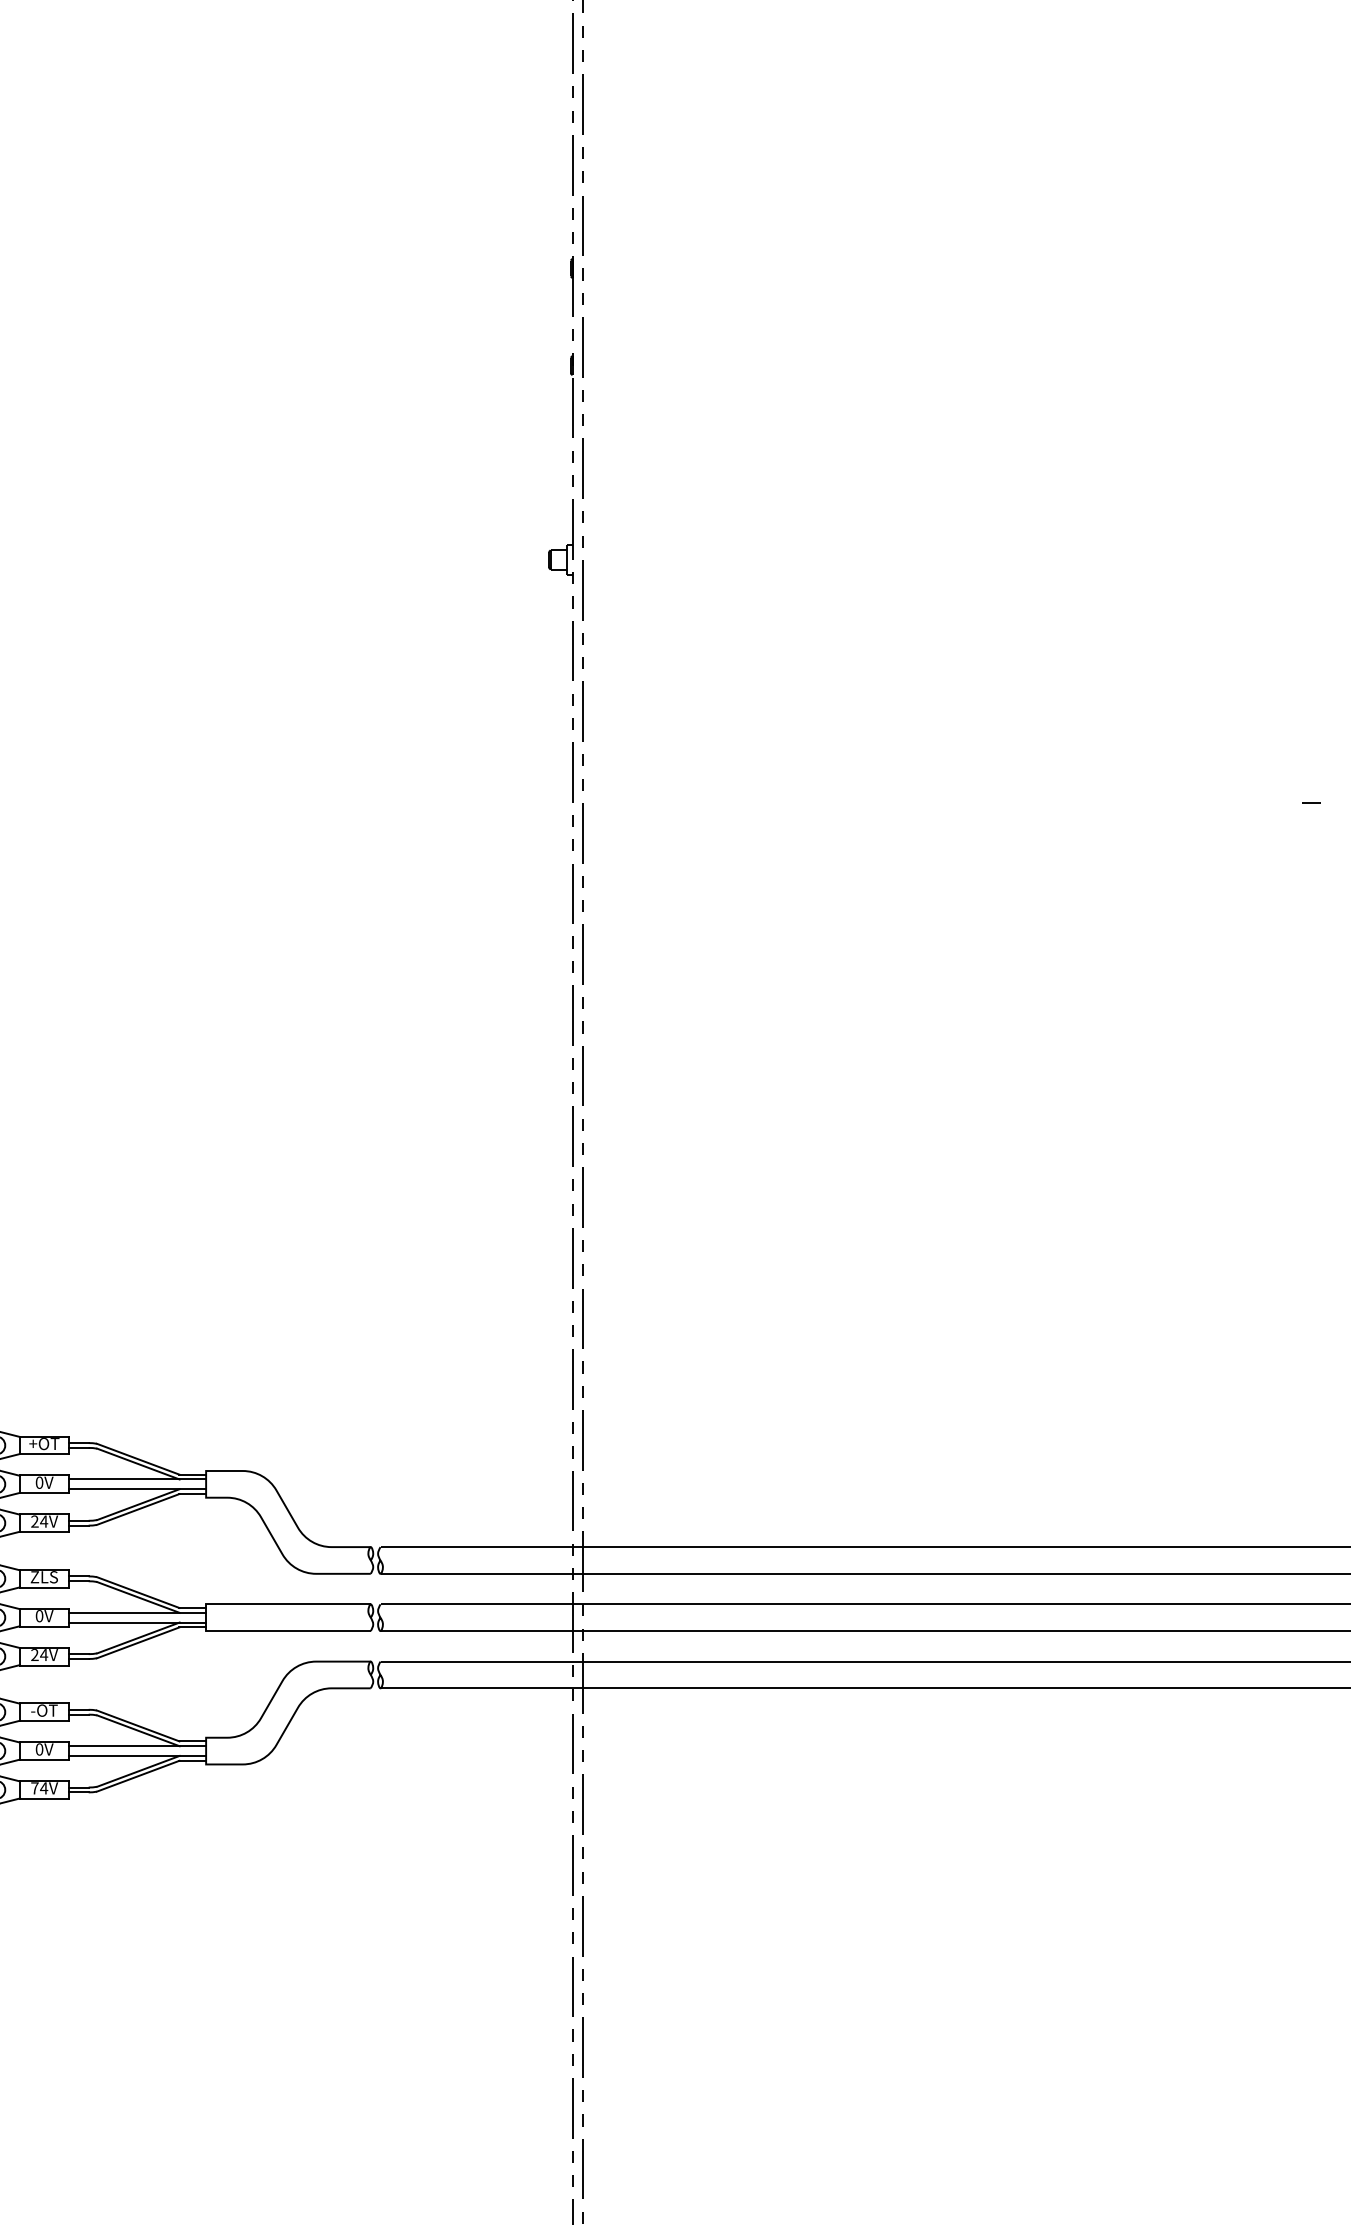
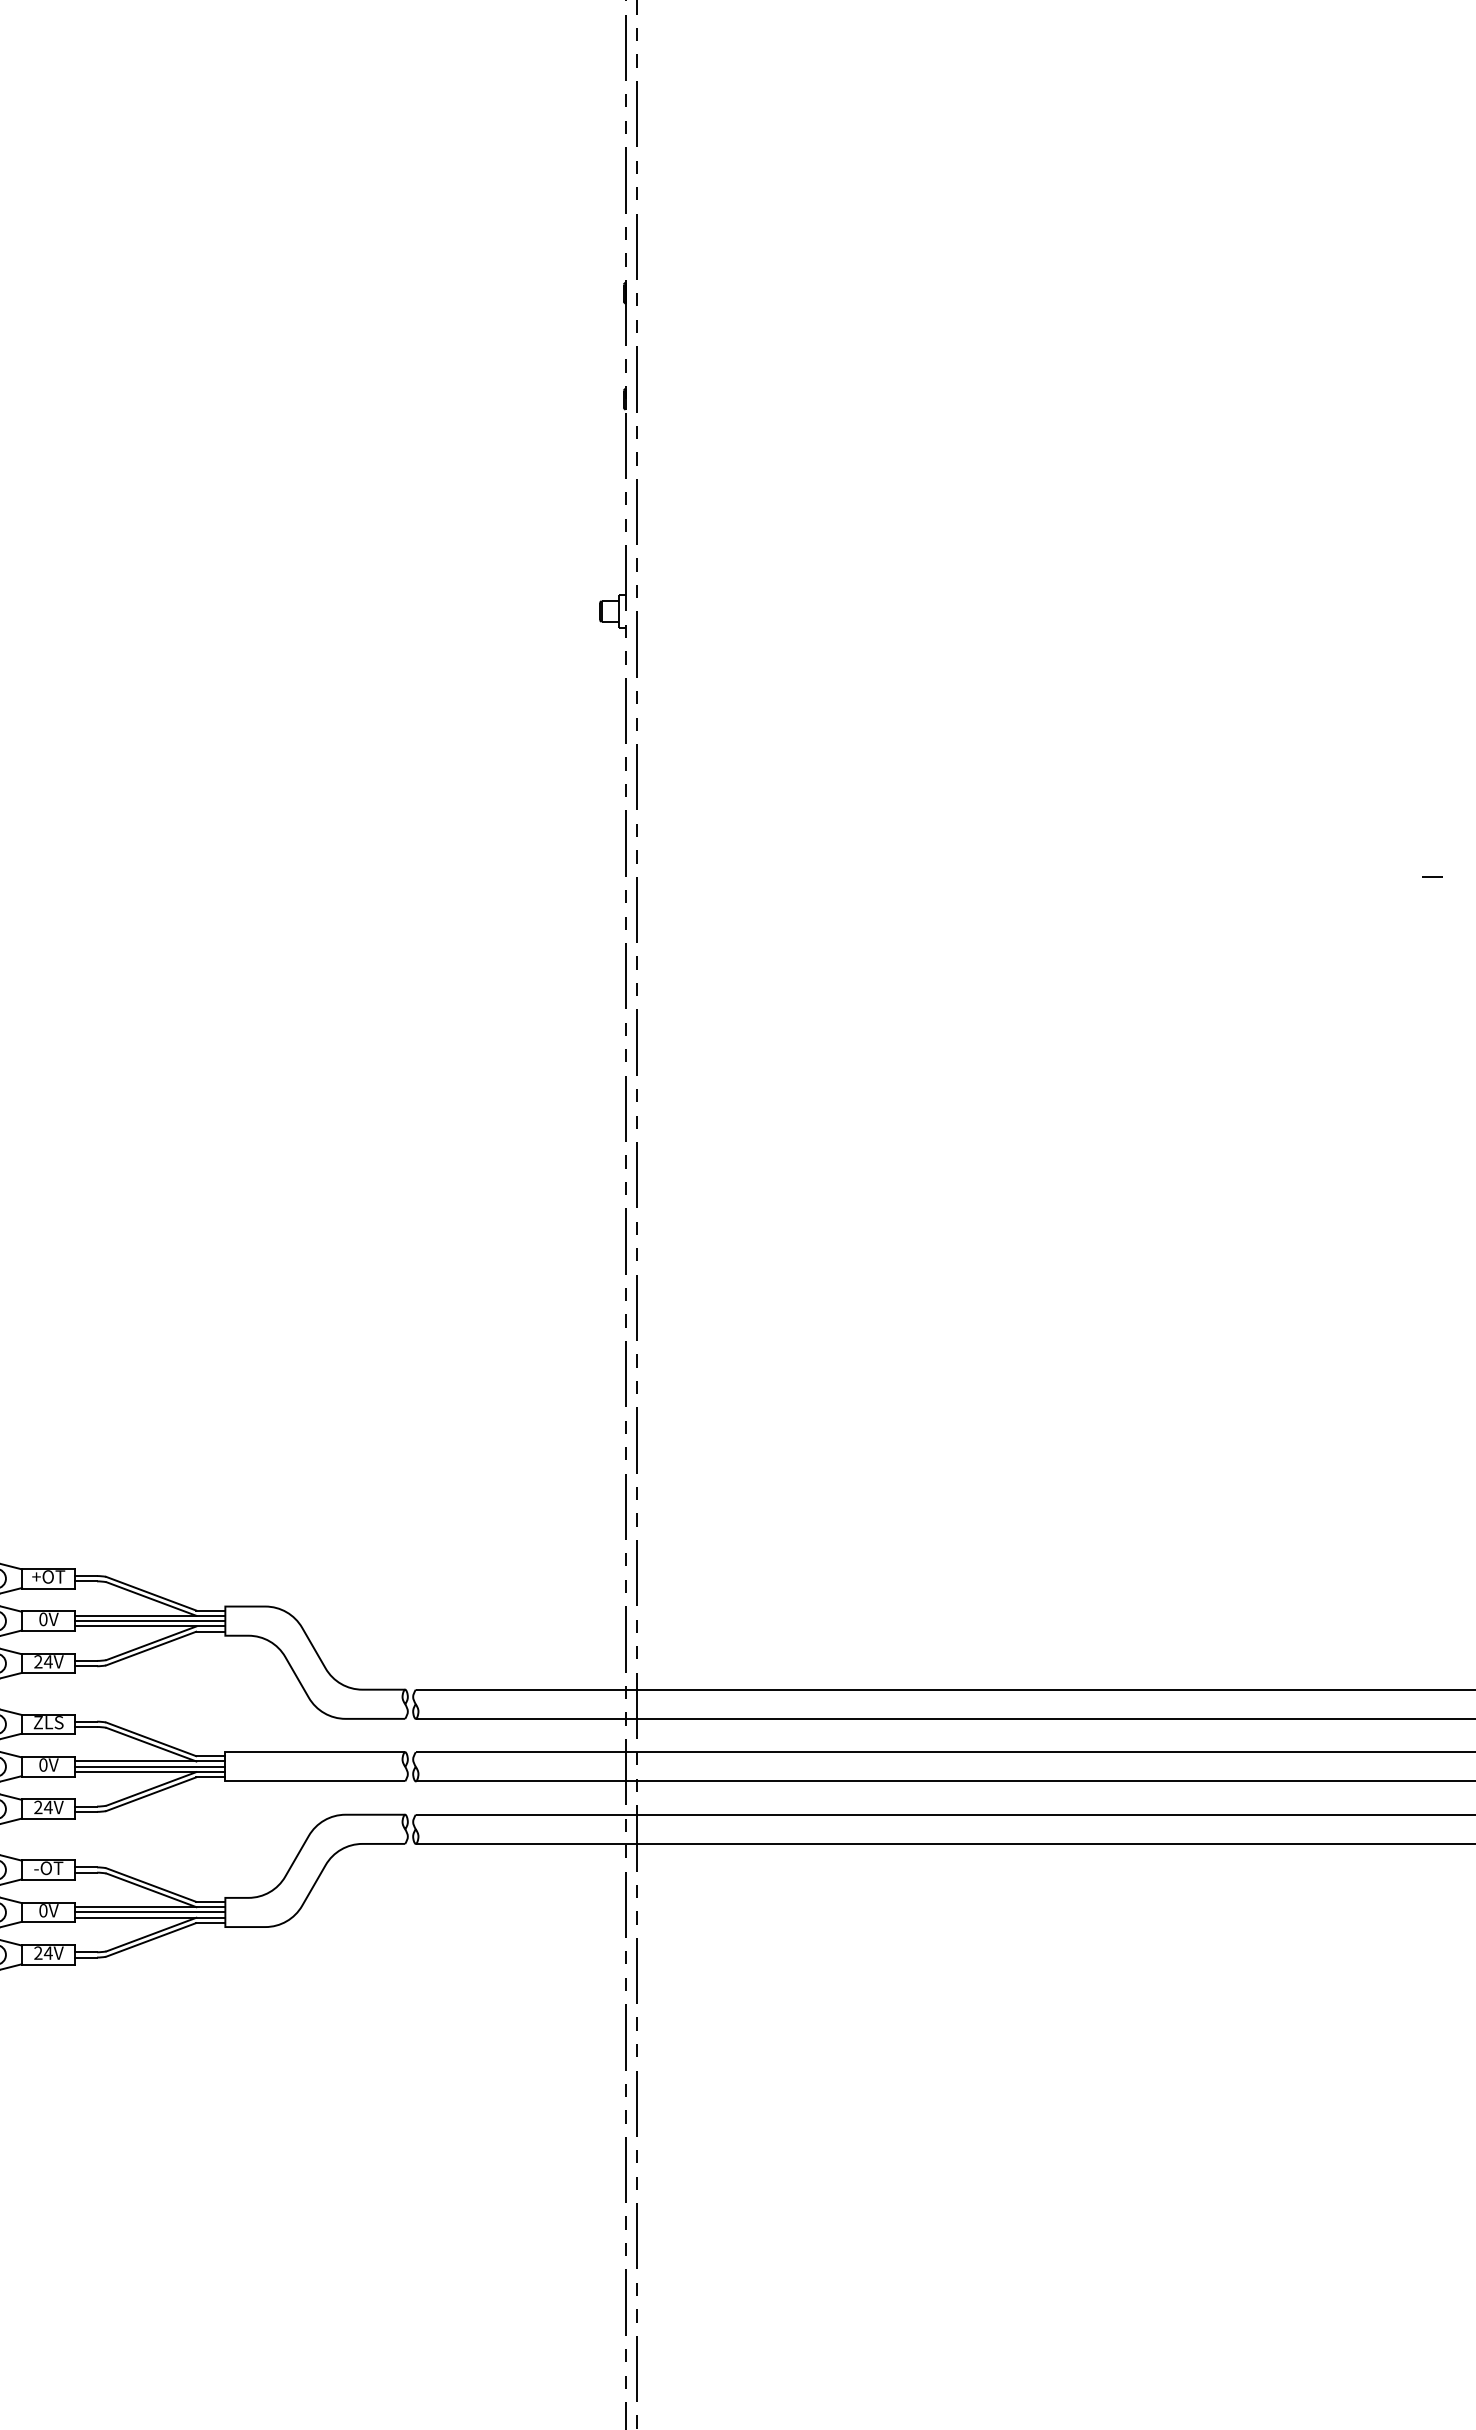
line: (137, 1484) -> (150, 1621), added
line: (137, 1617) -> (150, 1766), added
line: (137, 1751) -> (150, 1912), added
text: (34, 1788) -> (37, 1953), 74V -> 24V

